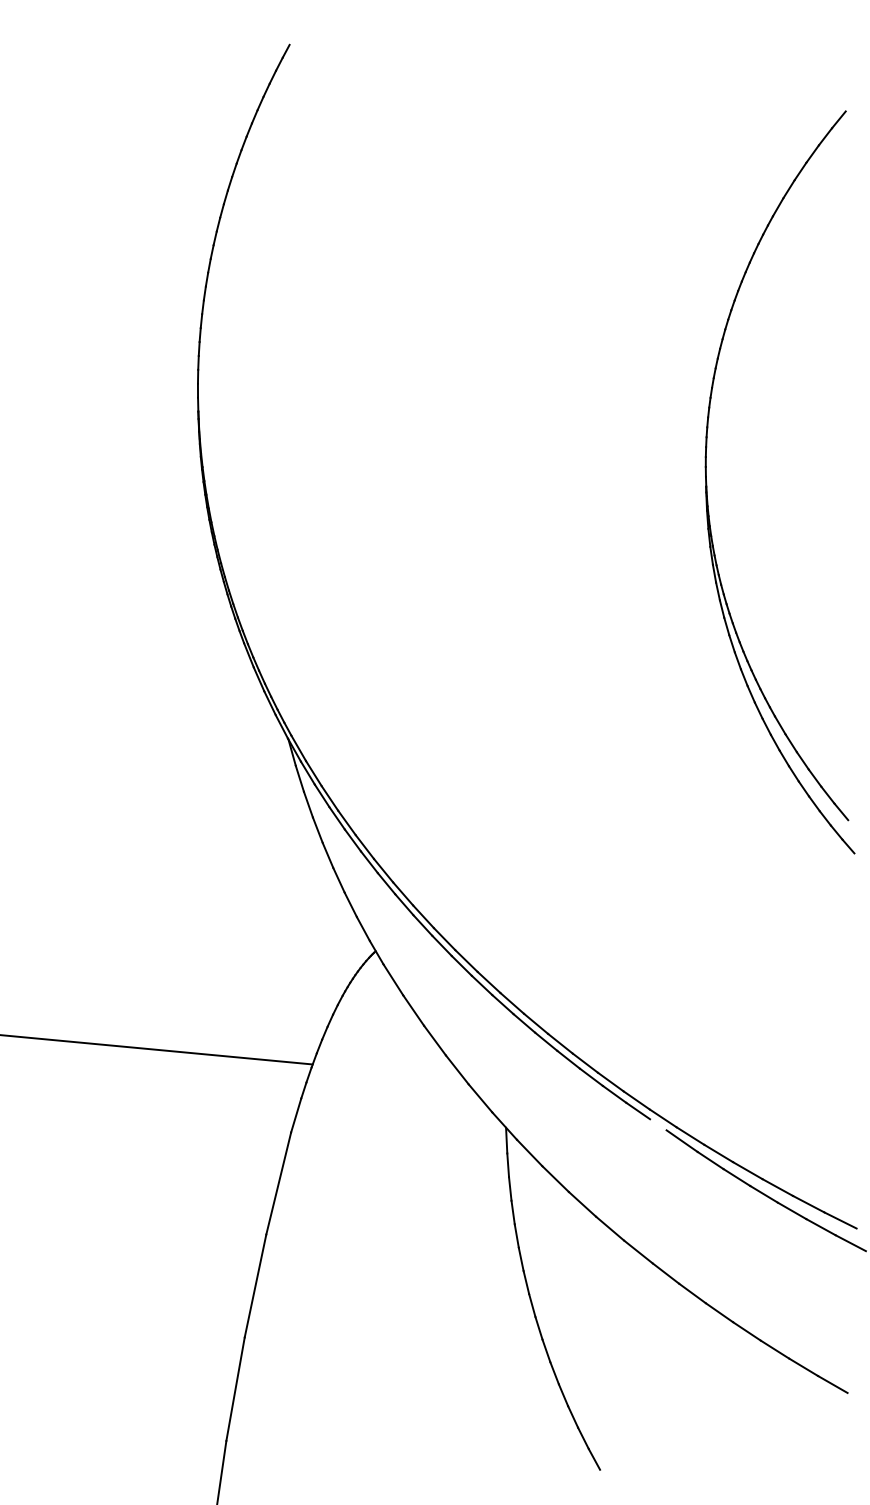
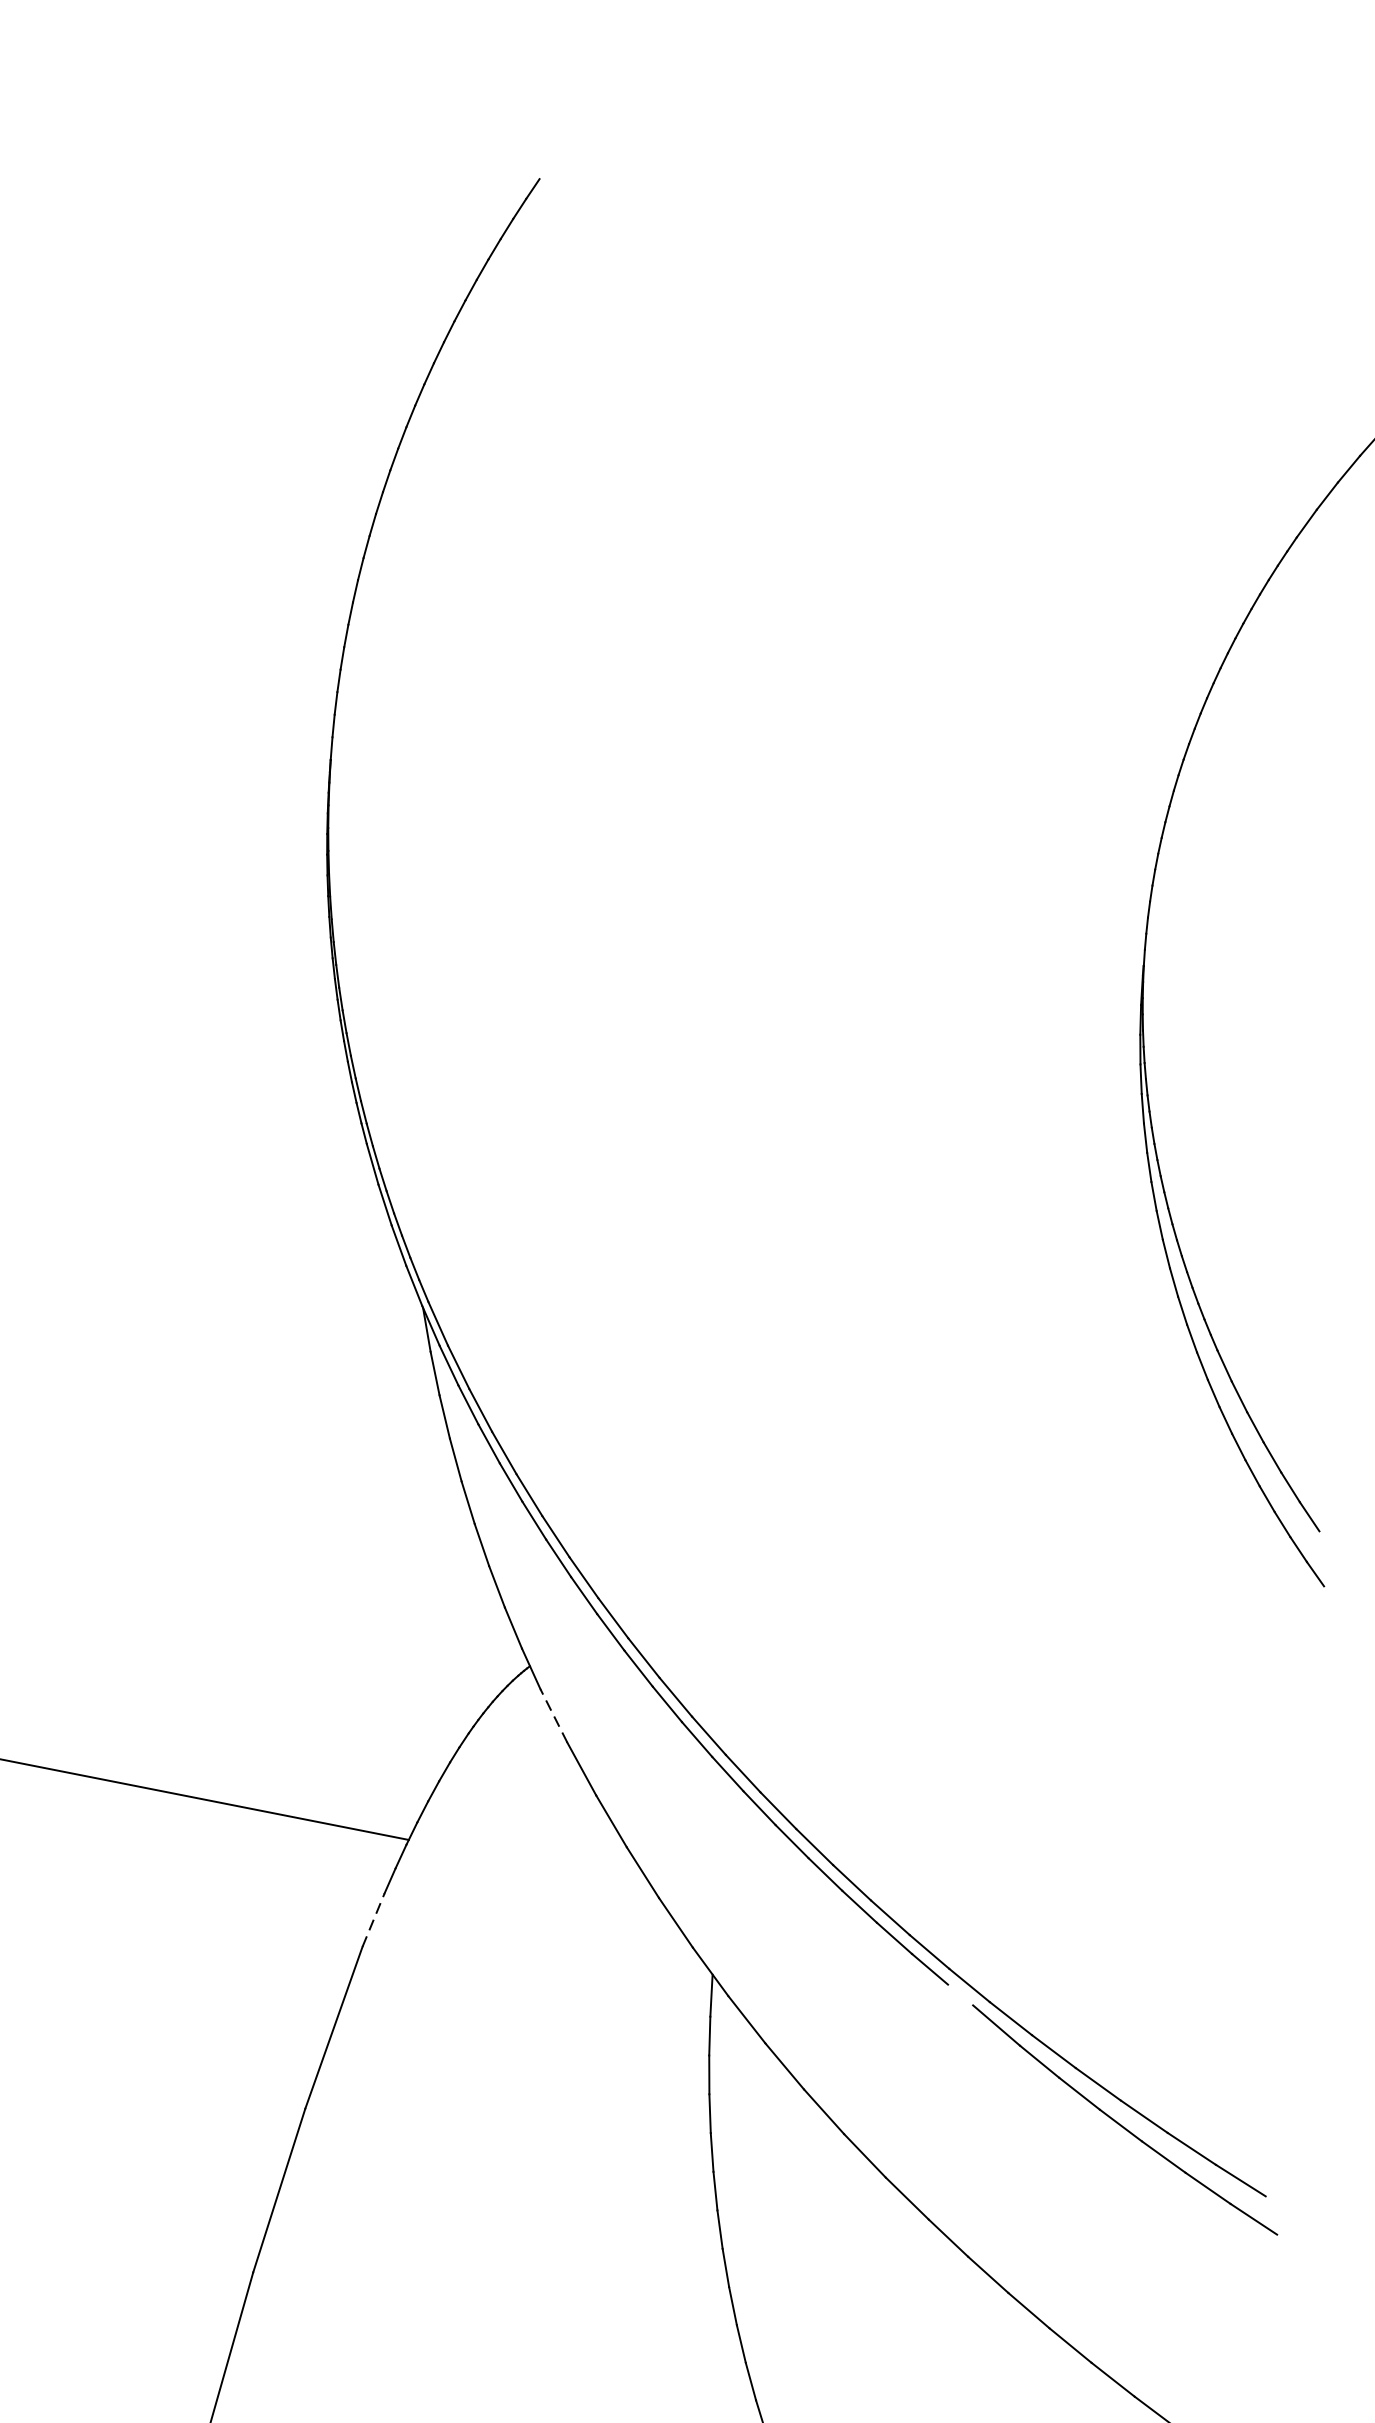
line: (393, 979) -> (554, 1715), solid -> dashed
line: (296, 1115) -> (374, 1920), solid -> dashed

